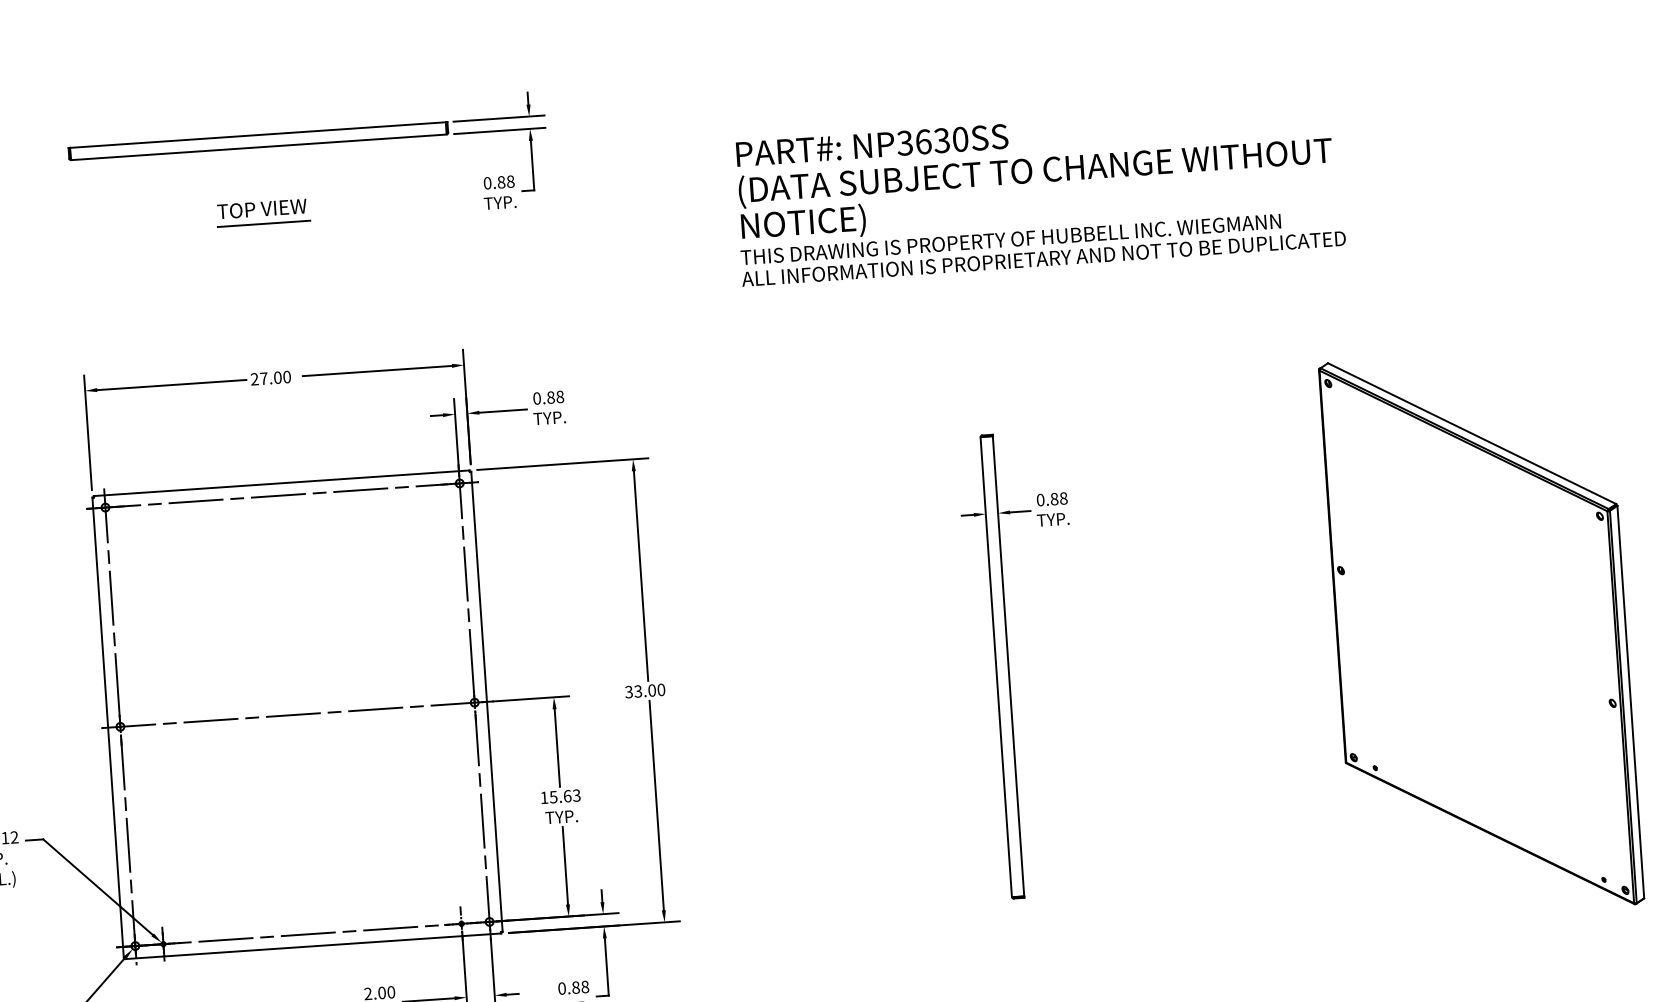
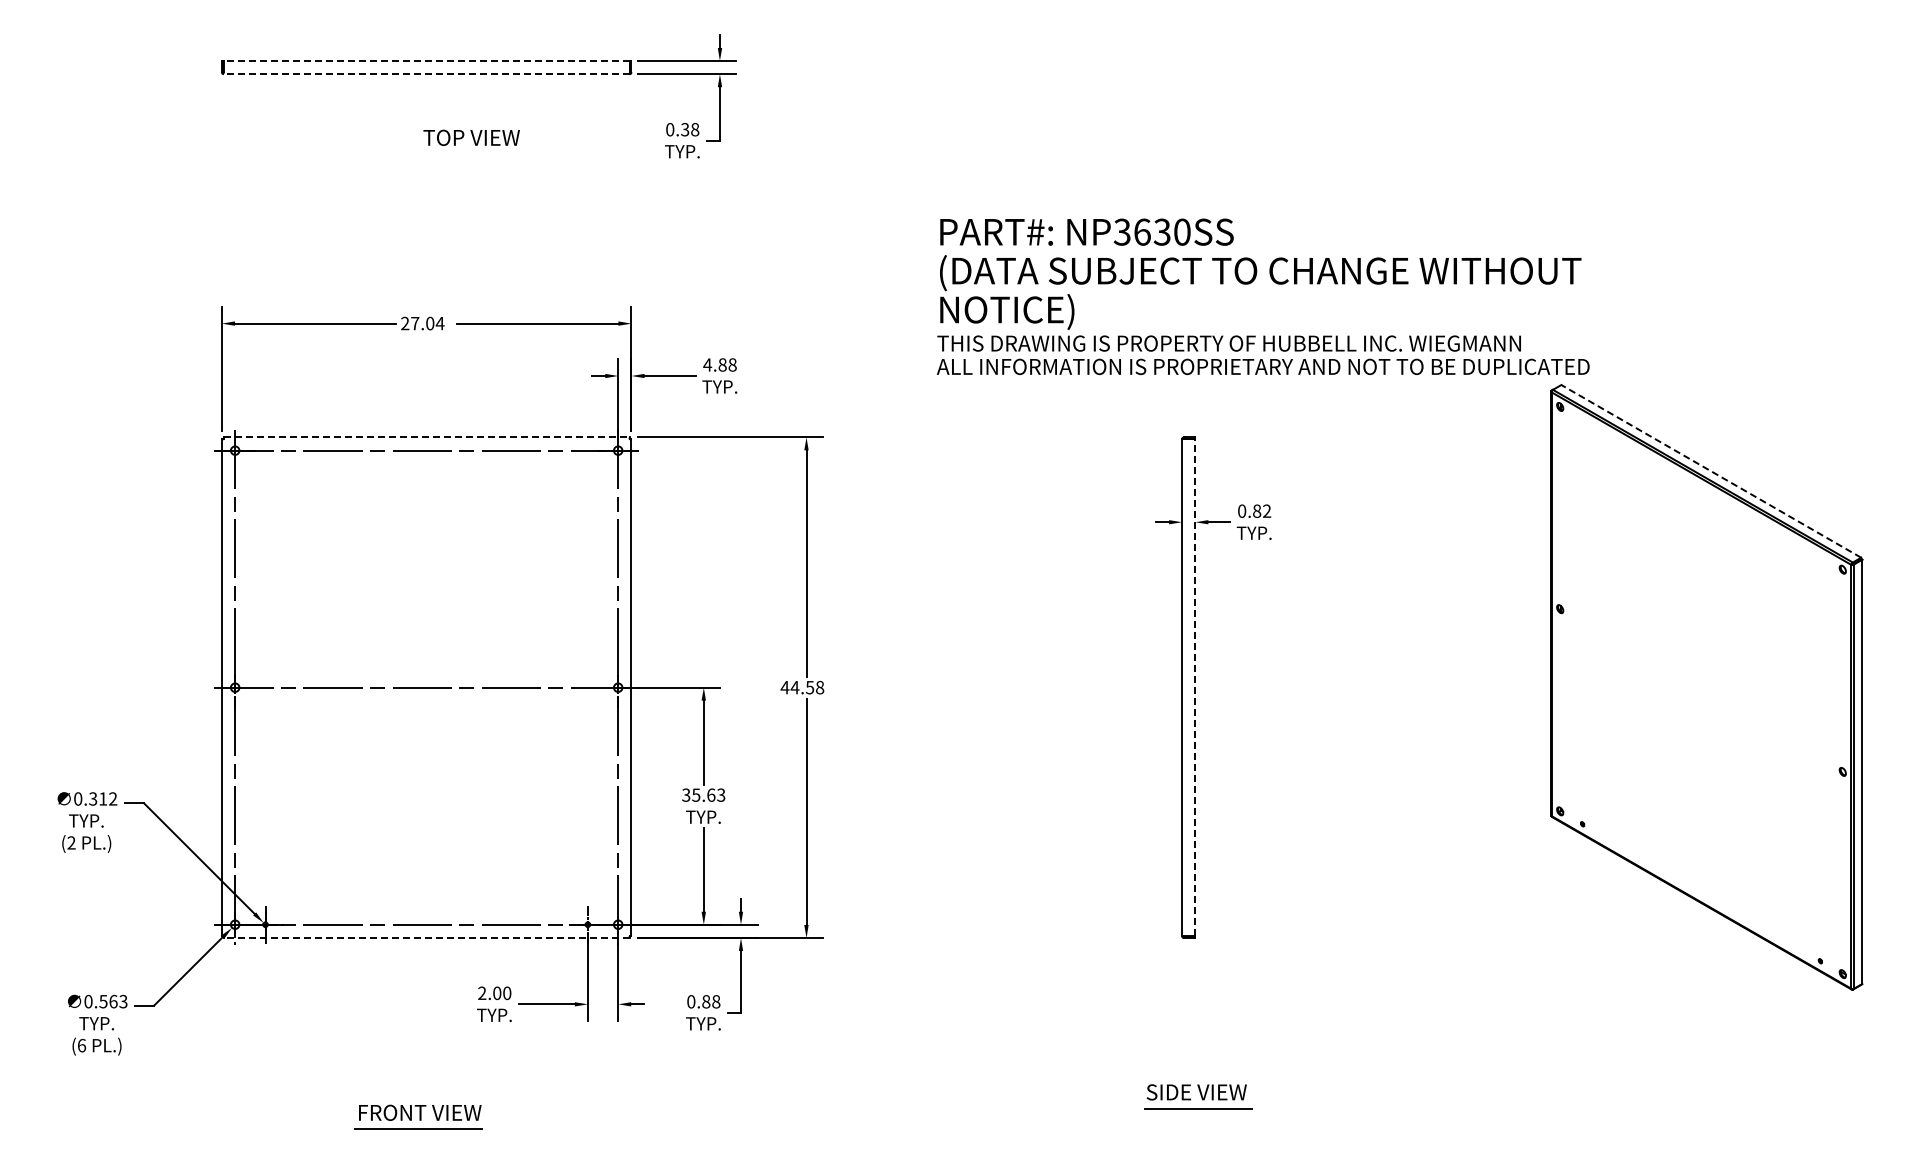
line: (257, 134) -> (426, 60), solid -> dashed
line: (258, 147) -> (426, 74), solid -> dashed
text: (501, 182) -> (685, 129), 0.88 -> 0.38
text: (1039, 193) -> (1263, 296), moved
text: (261, 208) -> (471, 137), moved
line: (263, 223) -> (426, 156), removed
text: (286, 377) -> (439, 323), 27.00 -> 27.04
text: (536, 398) -> (707, 364), 0.88 -> 4.88
line: (1471, 433) -> (1710, 471), solid -> dashed
line: (282, 483) -> (427, 437), solid -> dashed
text: (1064, 497) -> (1267, 510), 0.88 -> 0.82
line: (1008, 666) -> (1195, 687), solid -> dashed
text: (645, 690) -> (802, 687), 33.00 -> 44.58
text: (544, 797) -> (686, 794), 15.63 -> 35.63
line: (313, 946) -> (426, 938), solid -> dashed

